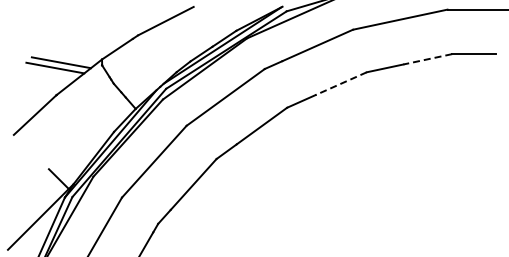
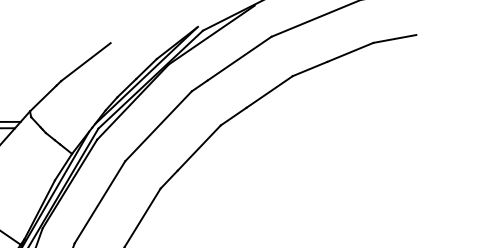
line: (427, 59) -> (350, 52), dashed -> solid
line: (340, 83) -> (268, 91), dashed -> solid

